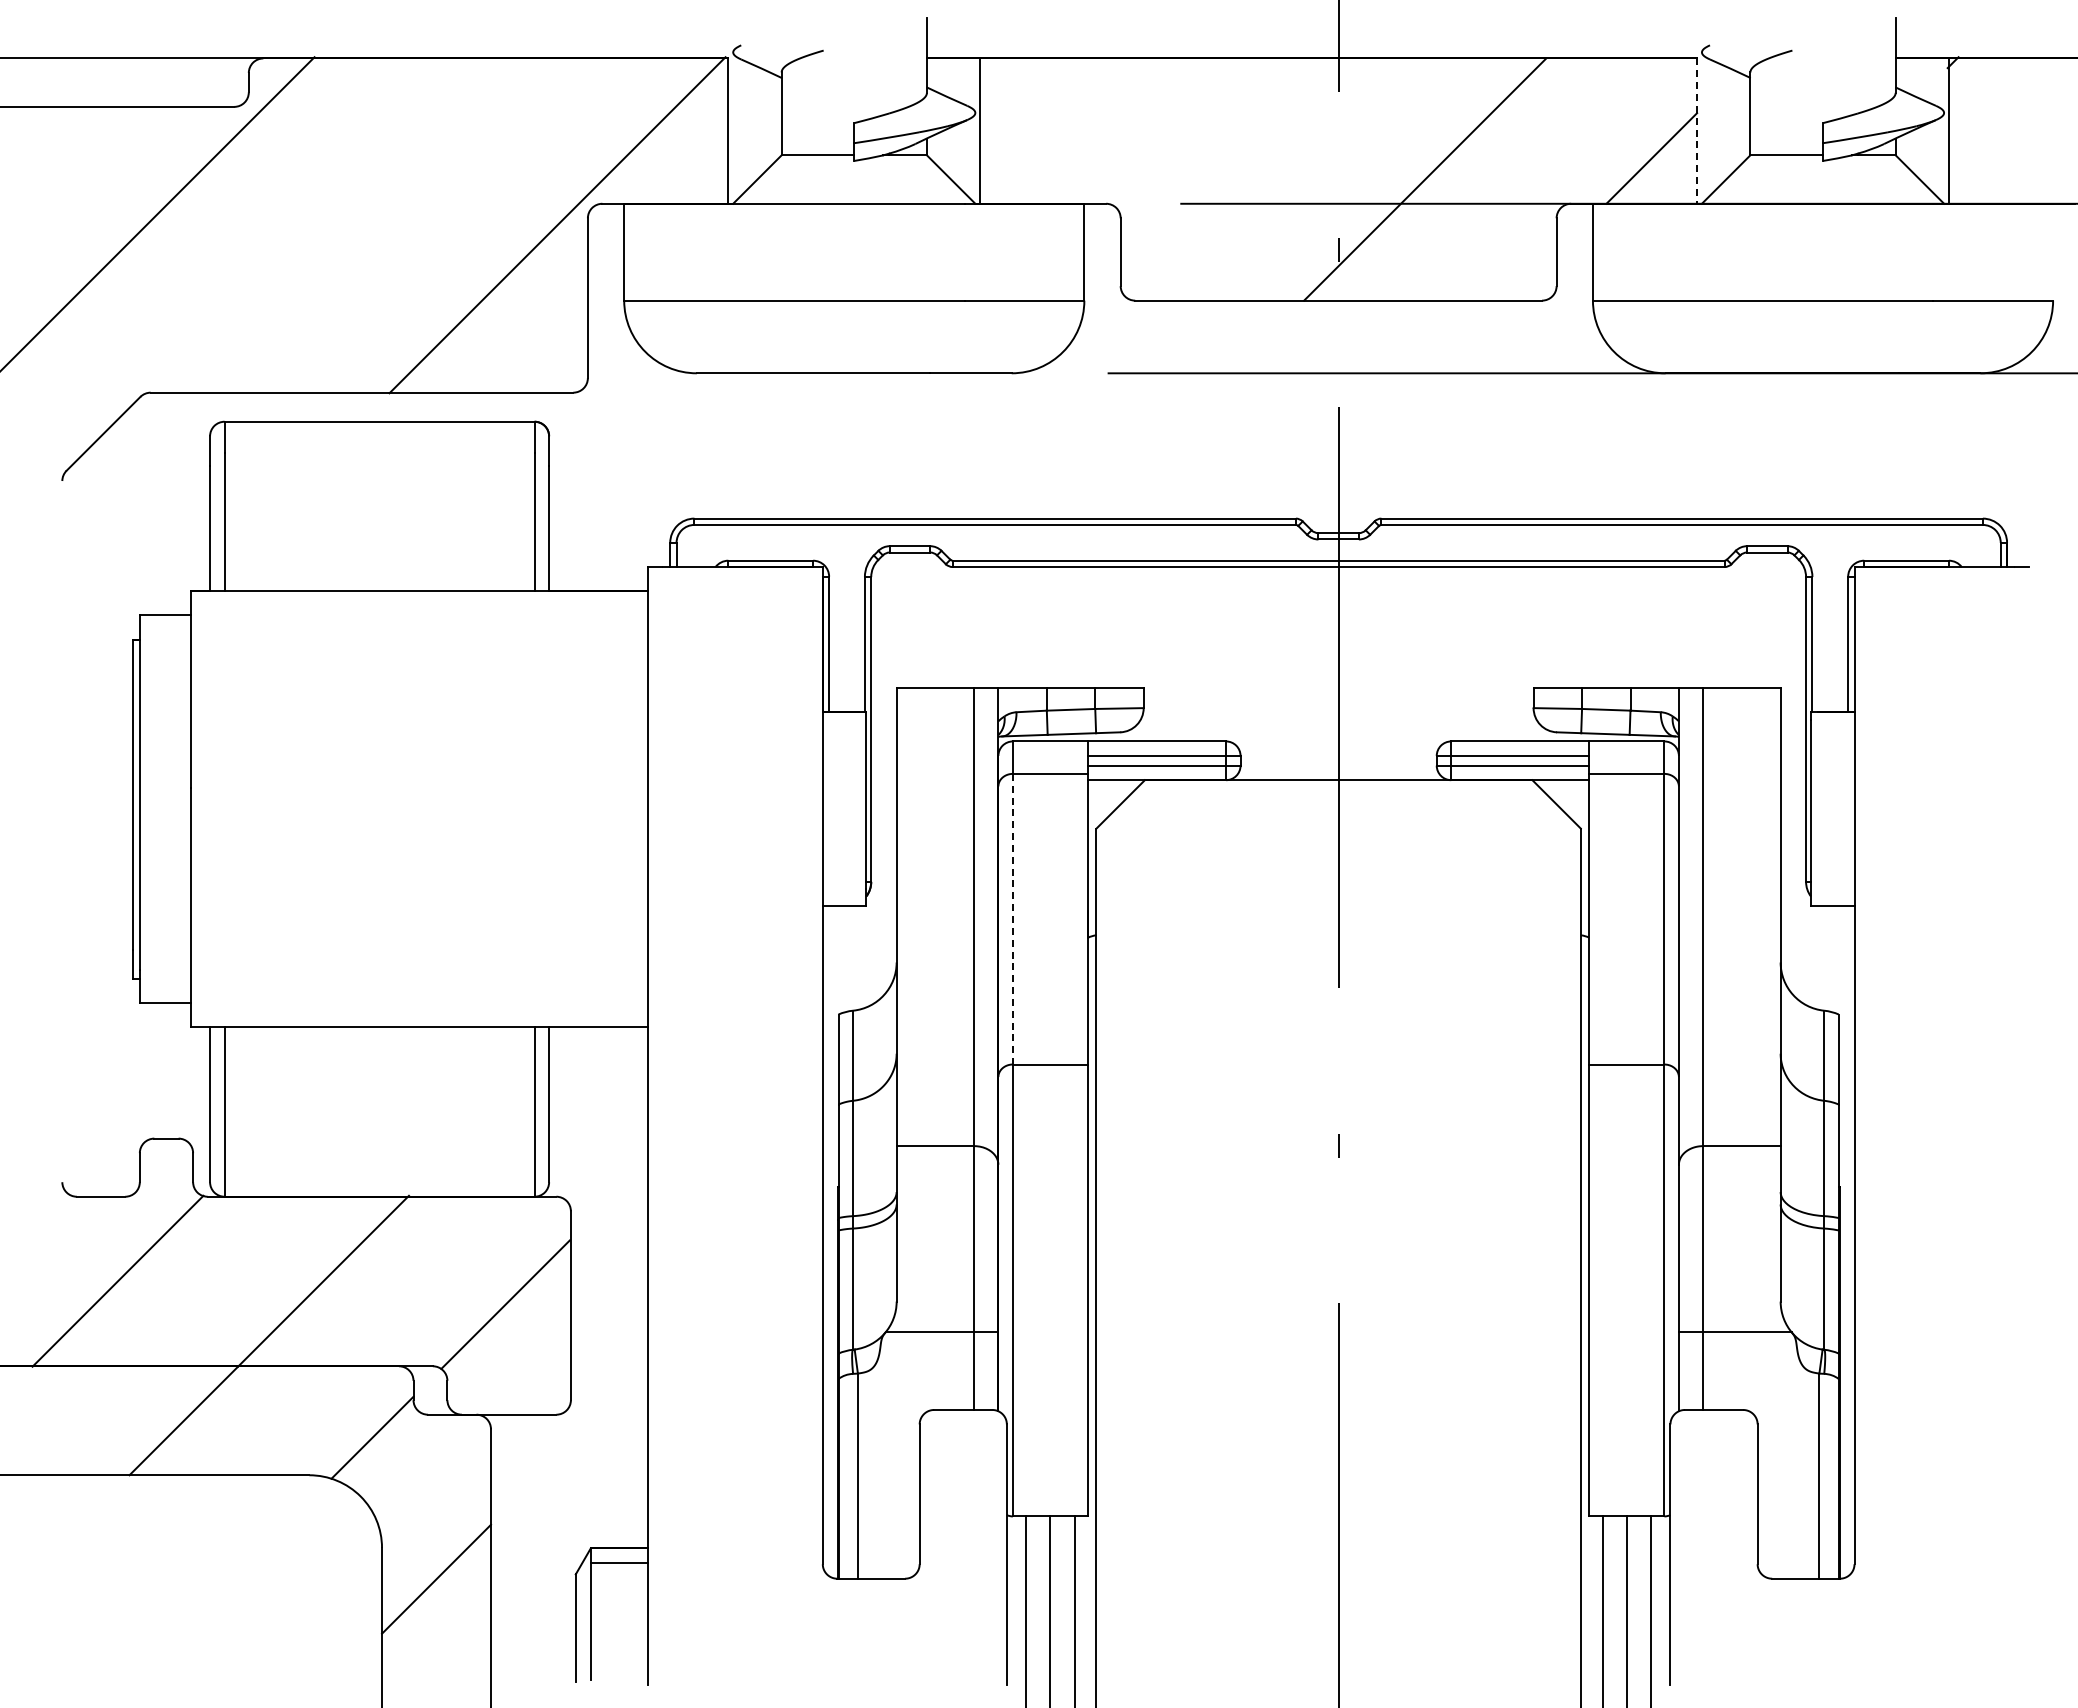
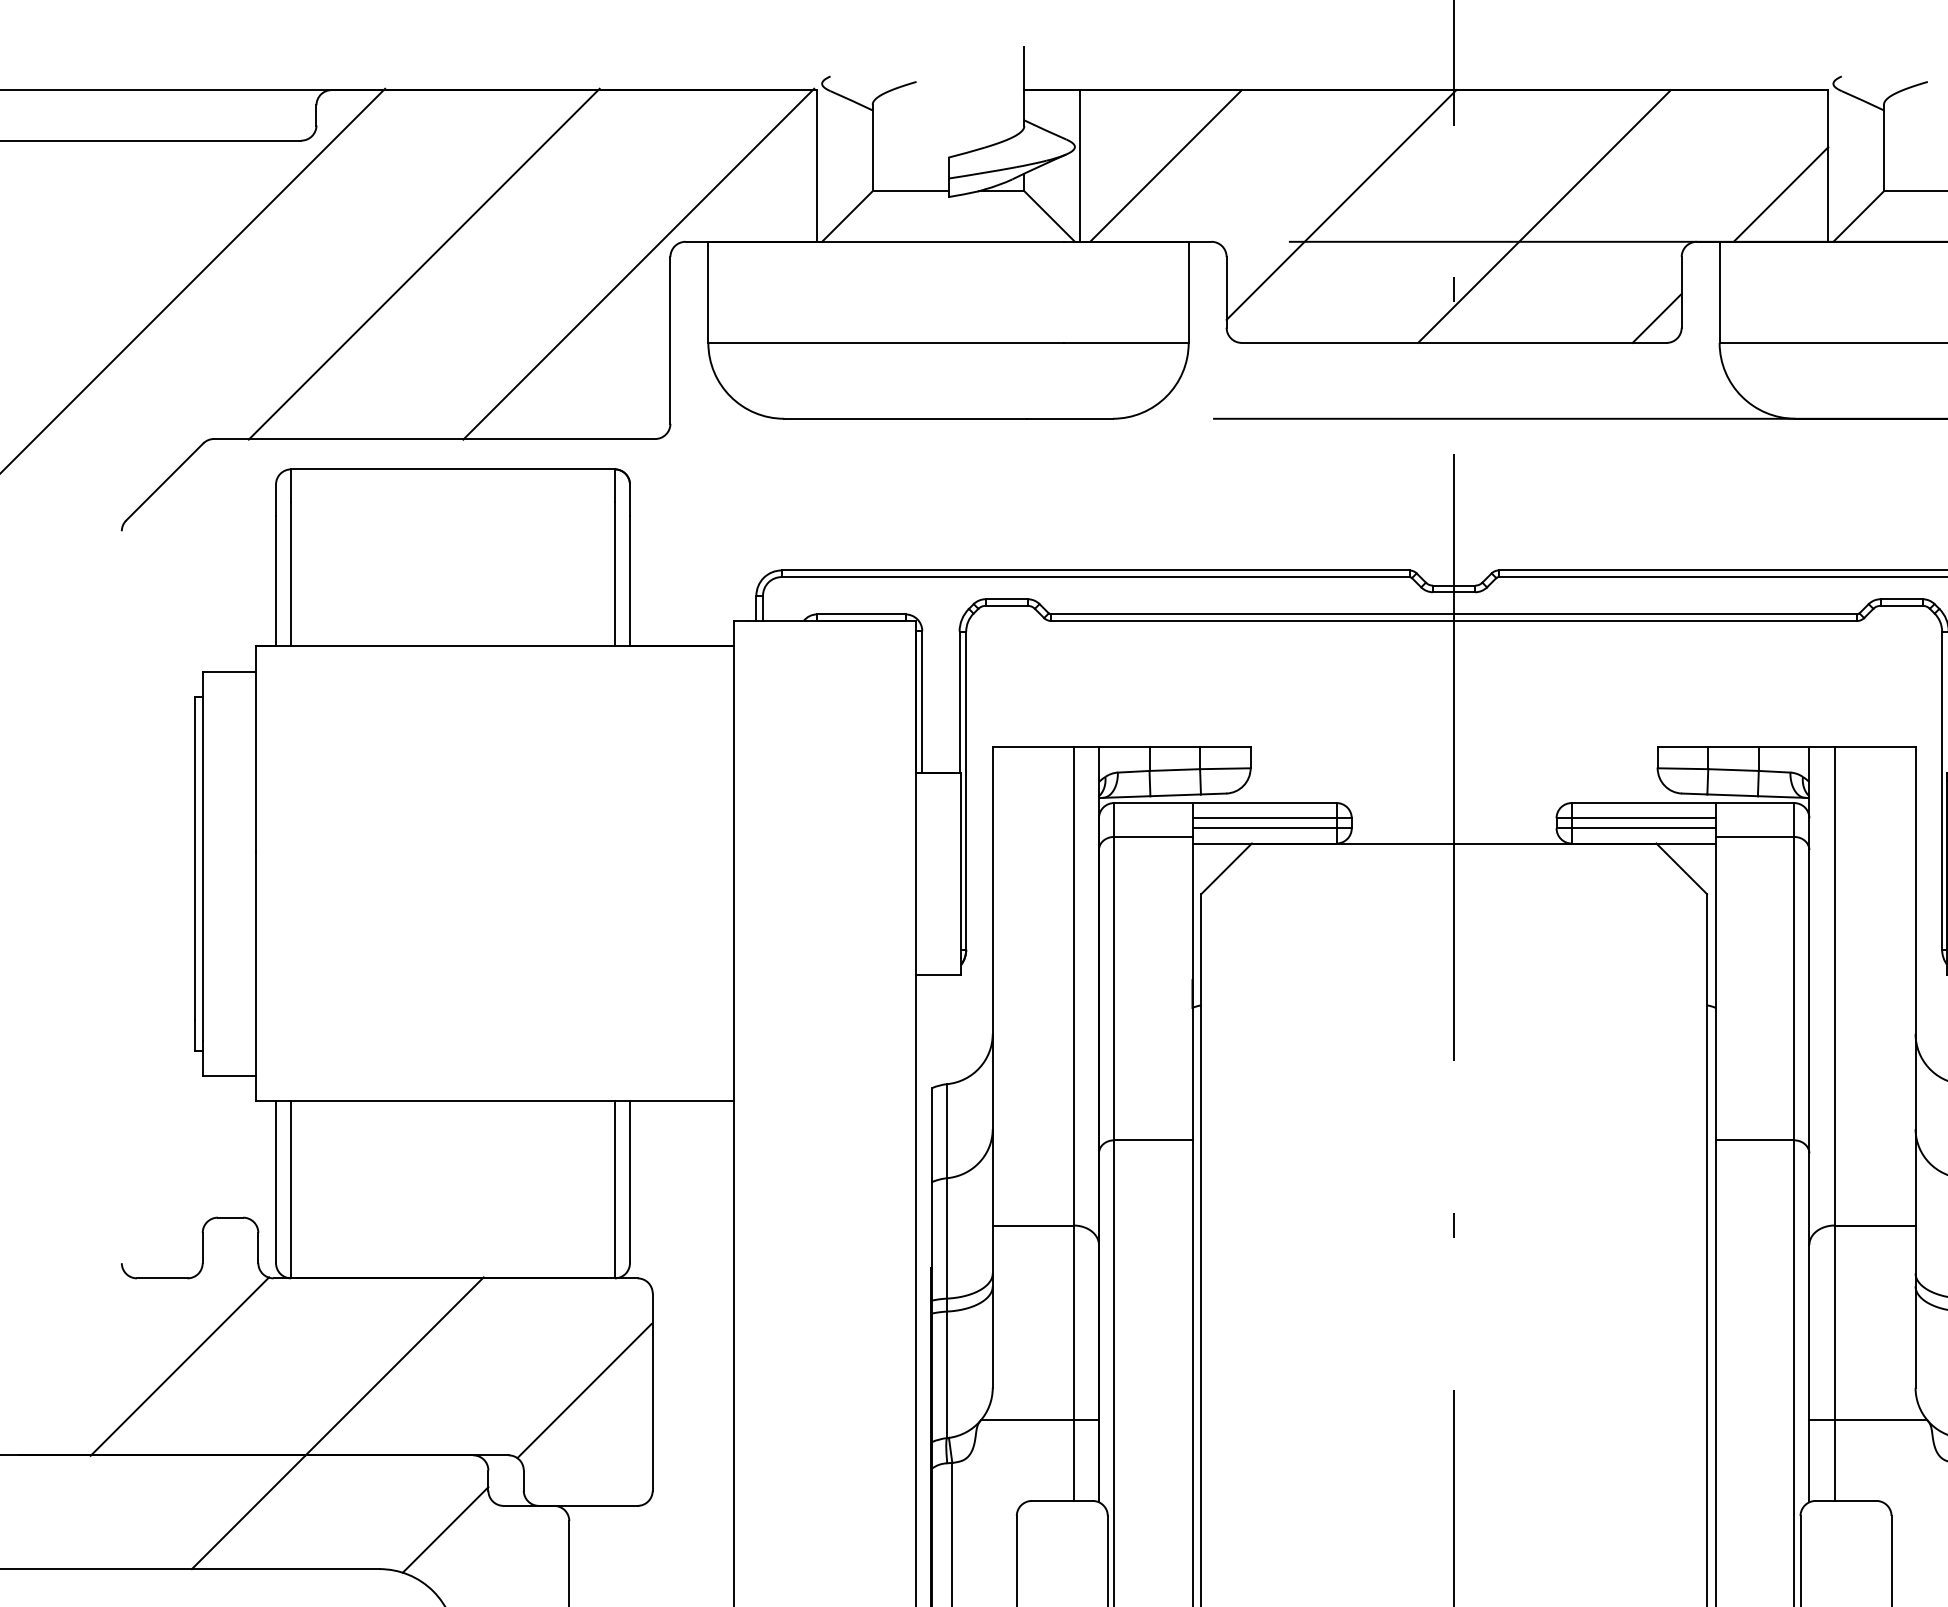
line: (1062, 130) -> (1165, 165), added
line: (1697, 131) -> (1828, 166), dashed -> solid
line: (1230, 168) -> (1341, 204), added
line: (352, 225) -> (424, 264), added
line: (1532, 276) -> (1656, 317), added
line: (1012, 919) -> (1113, 988), dashed -> solid

